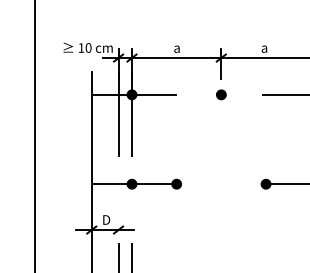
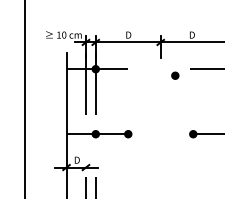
text: (177, 47) -> (128, 34), a -> D
text: (264, 47) -> (192, 34), a -> D
part: (221, 94) -> (175, 75), moved

